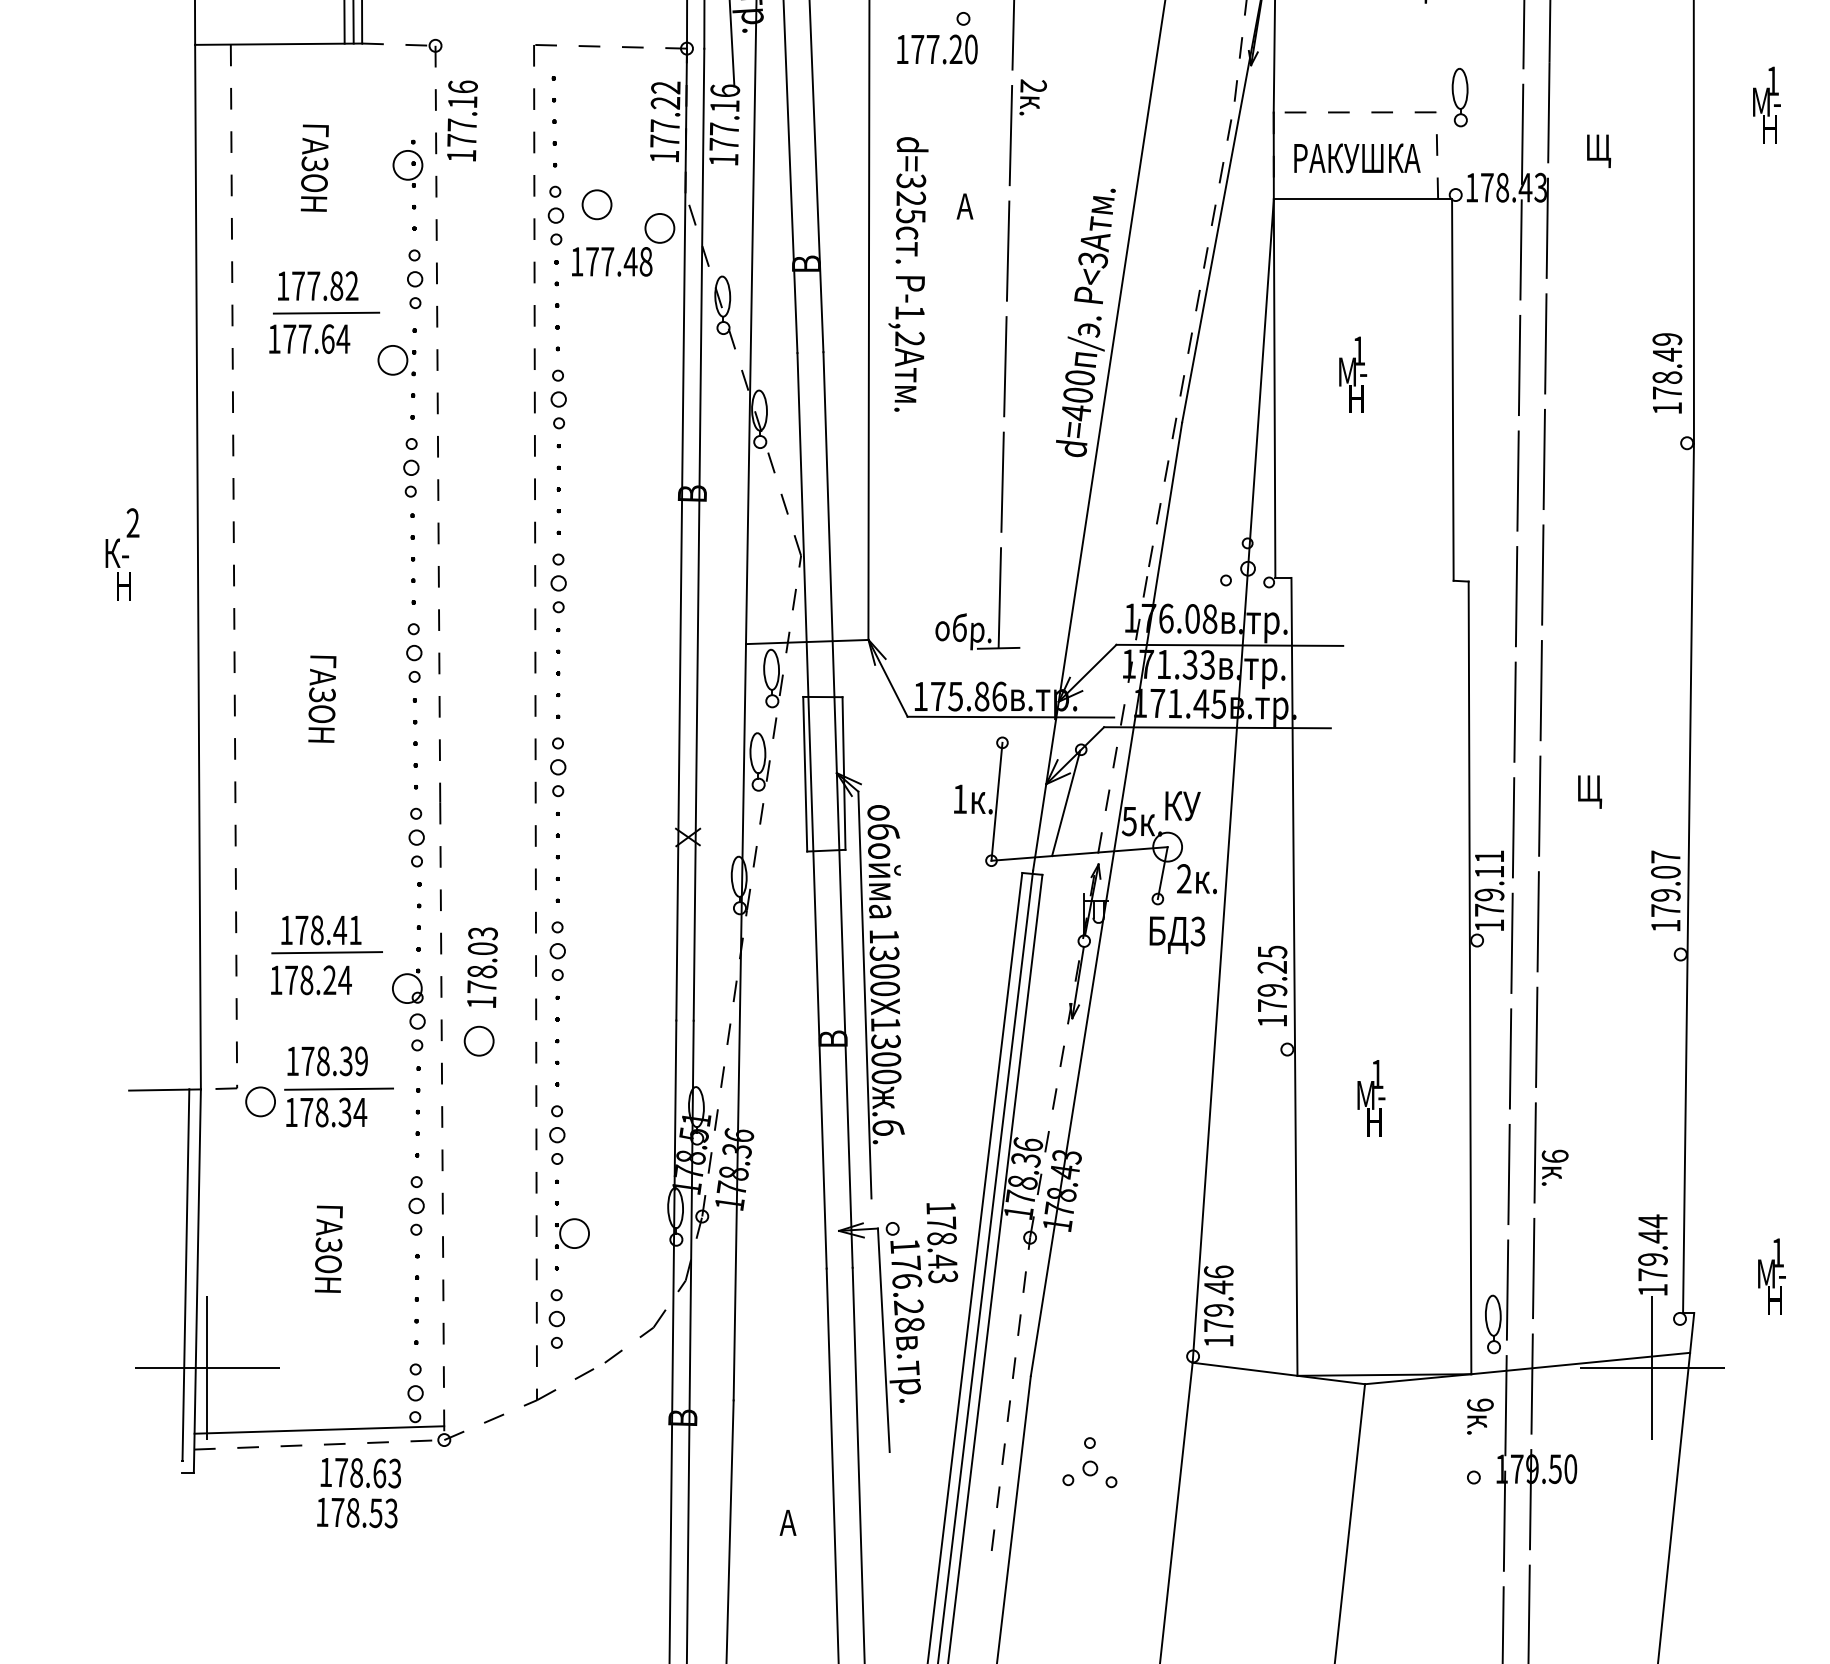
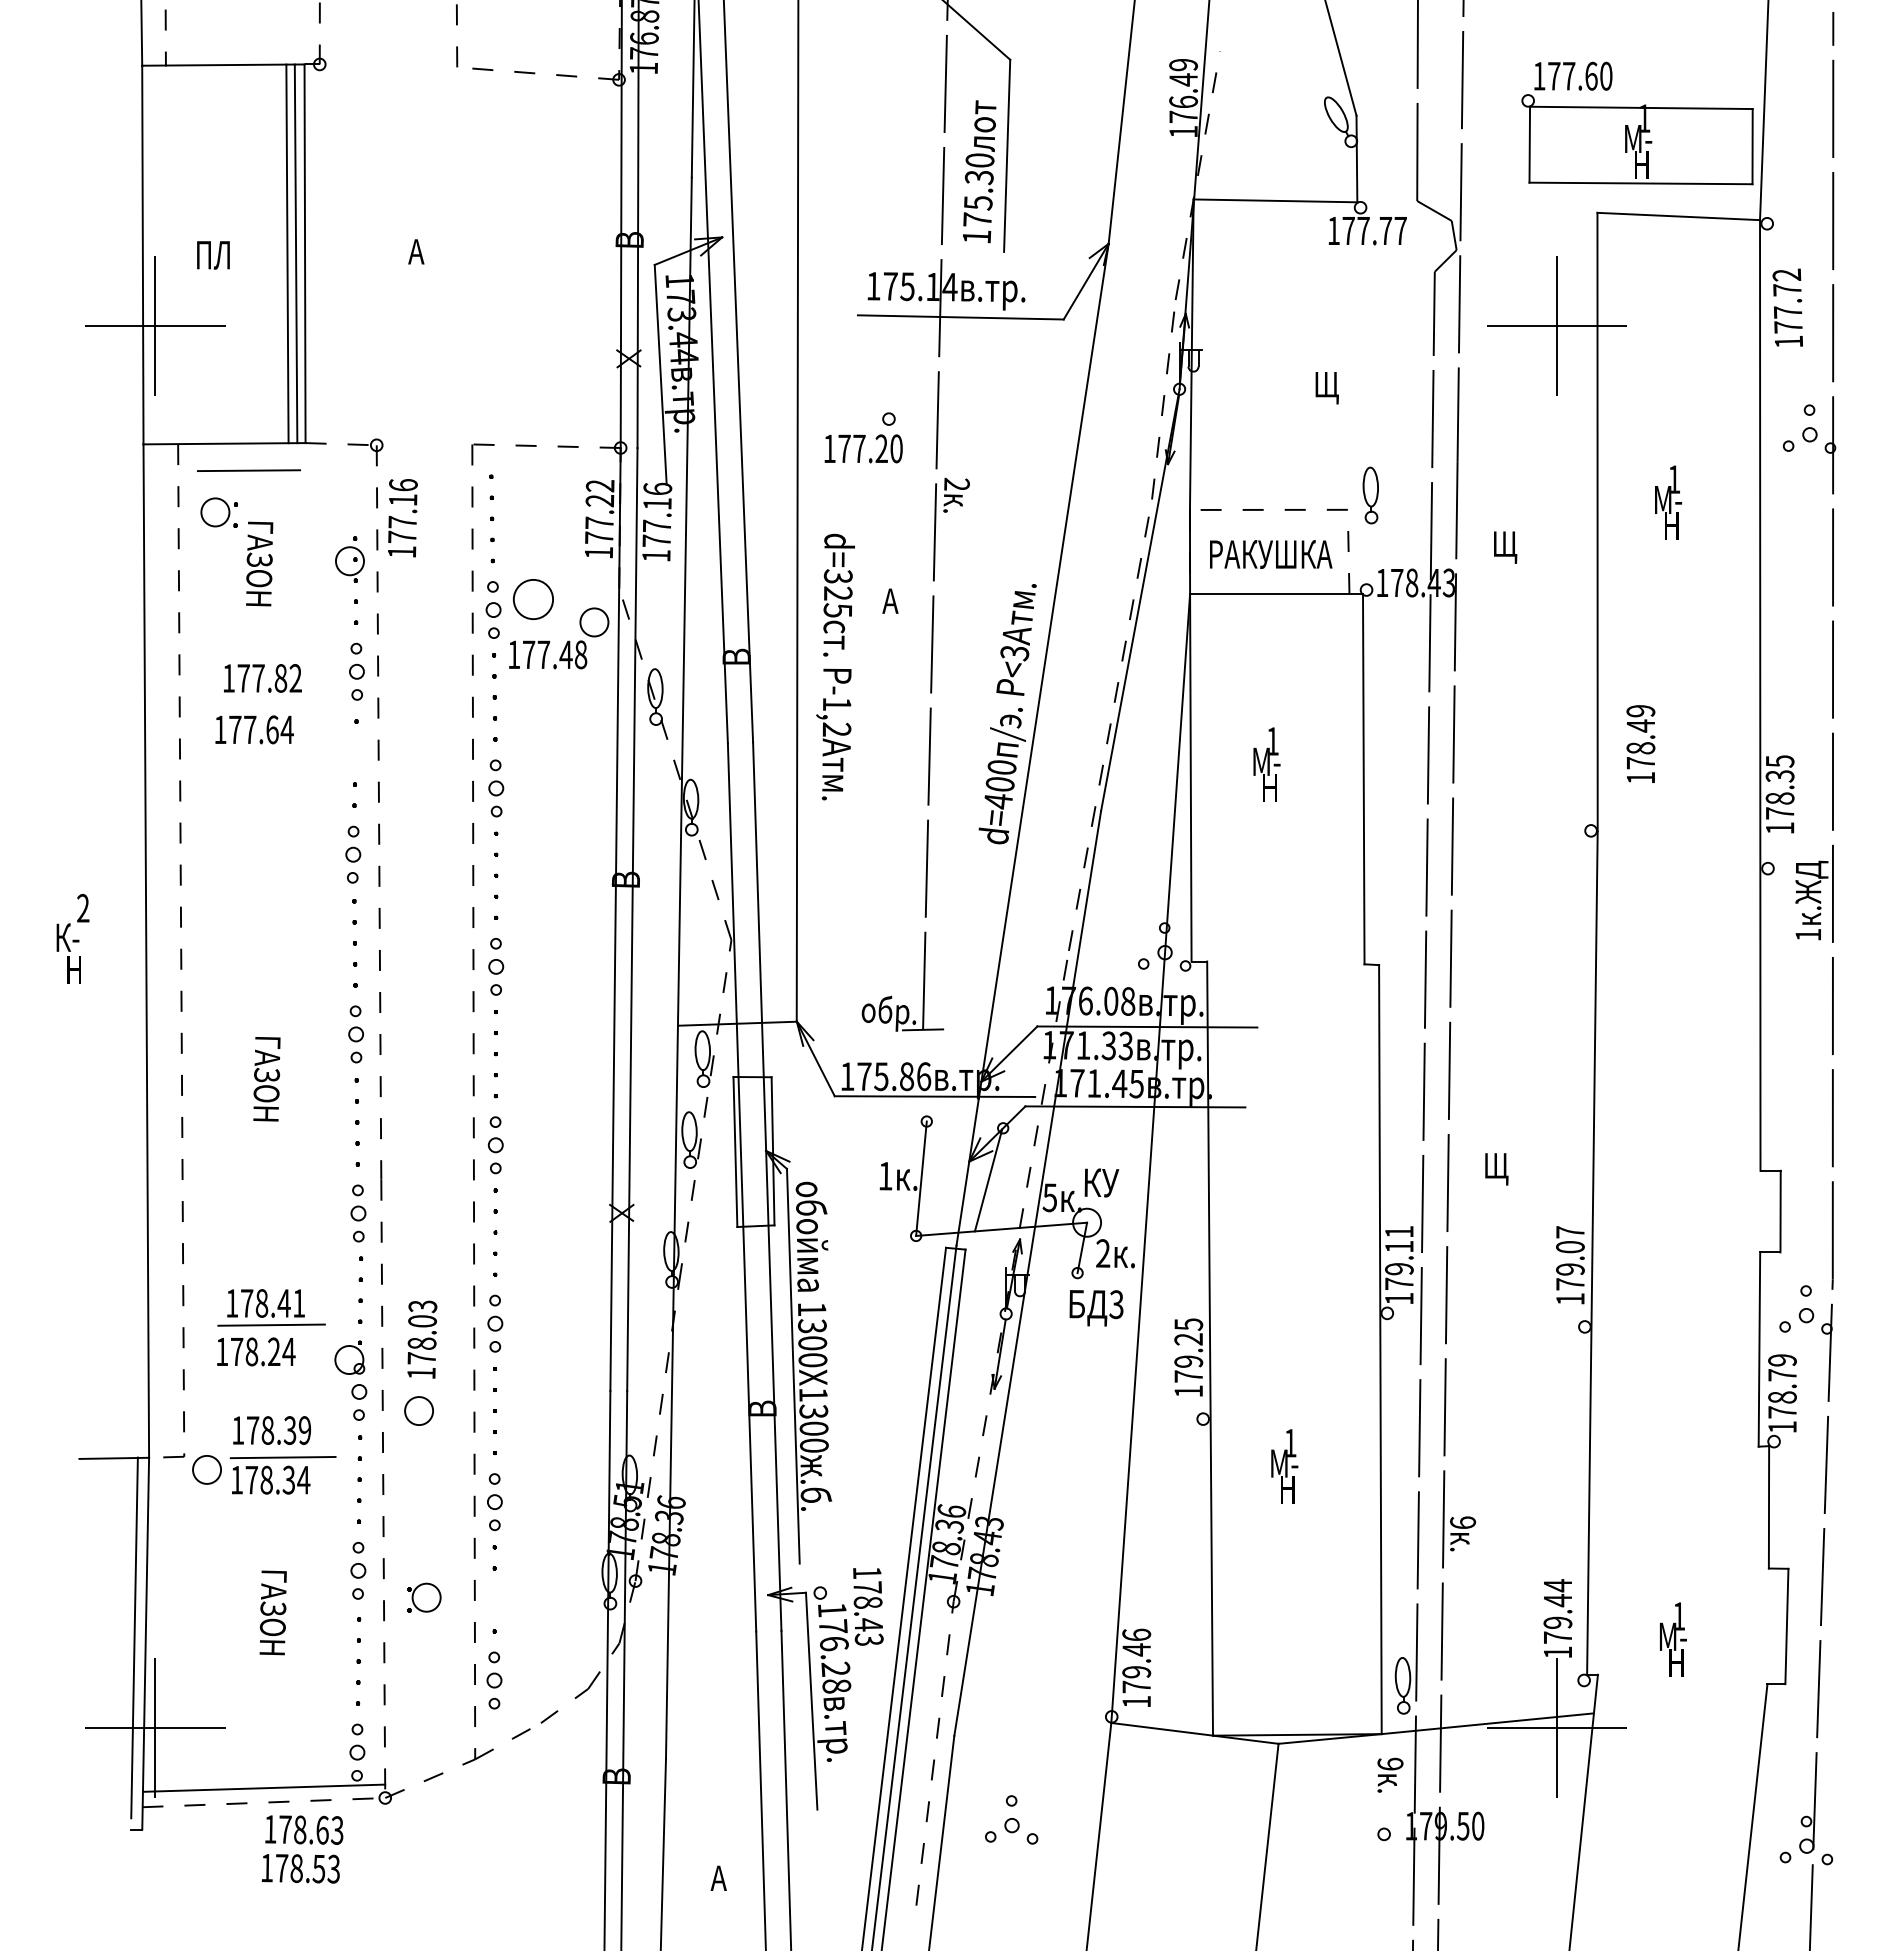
circle: (597, 204) -> (533, 599), size x1.4
line: (326, 312) -> (248, 470), moved
part: (396, 360) -> (218, 512), moved
text: (1666, 372) -> (1640, 743), moved
part: (572, 1233) -> (424, 1597), moved

